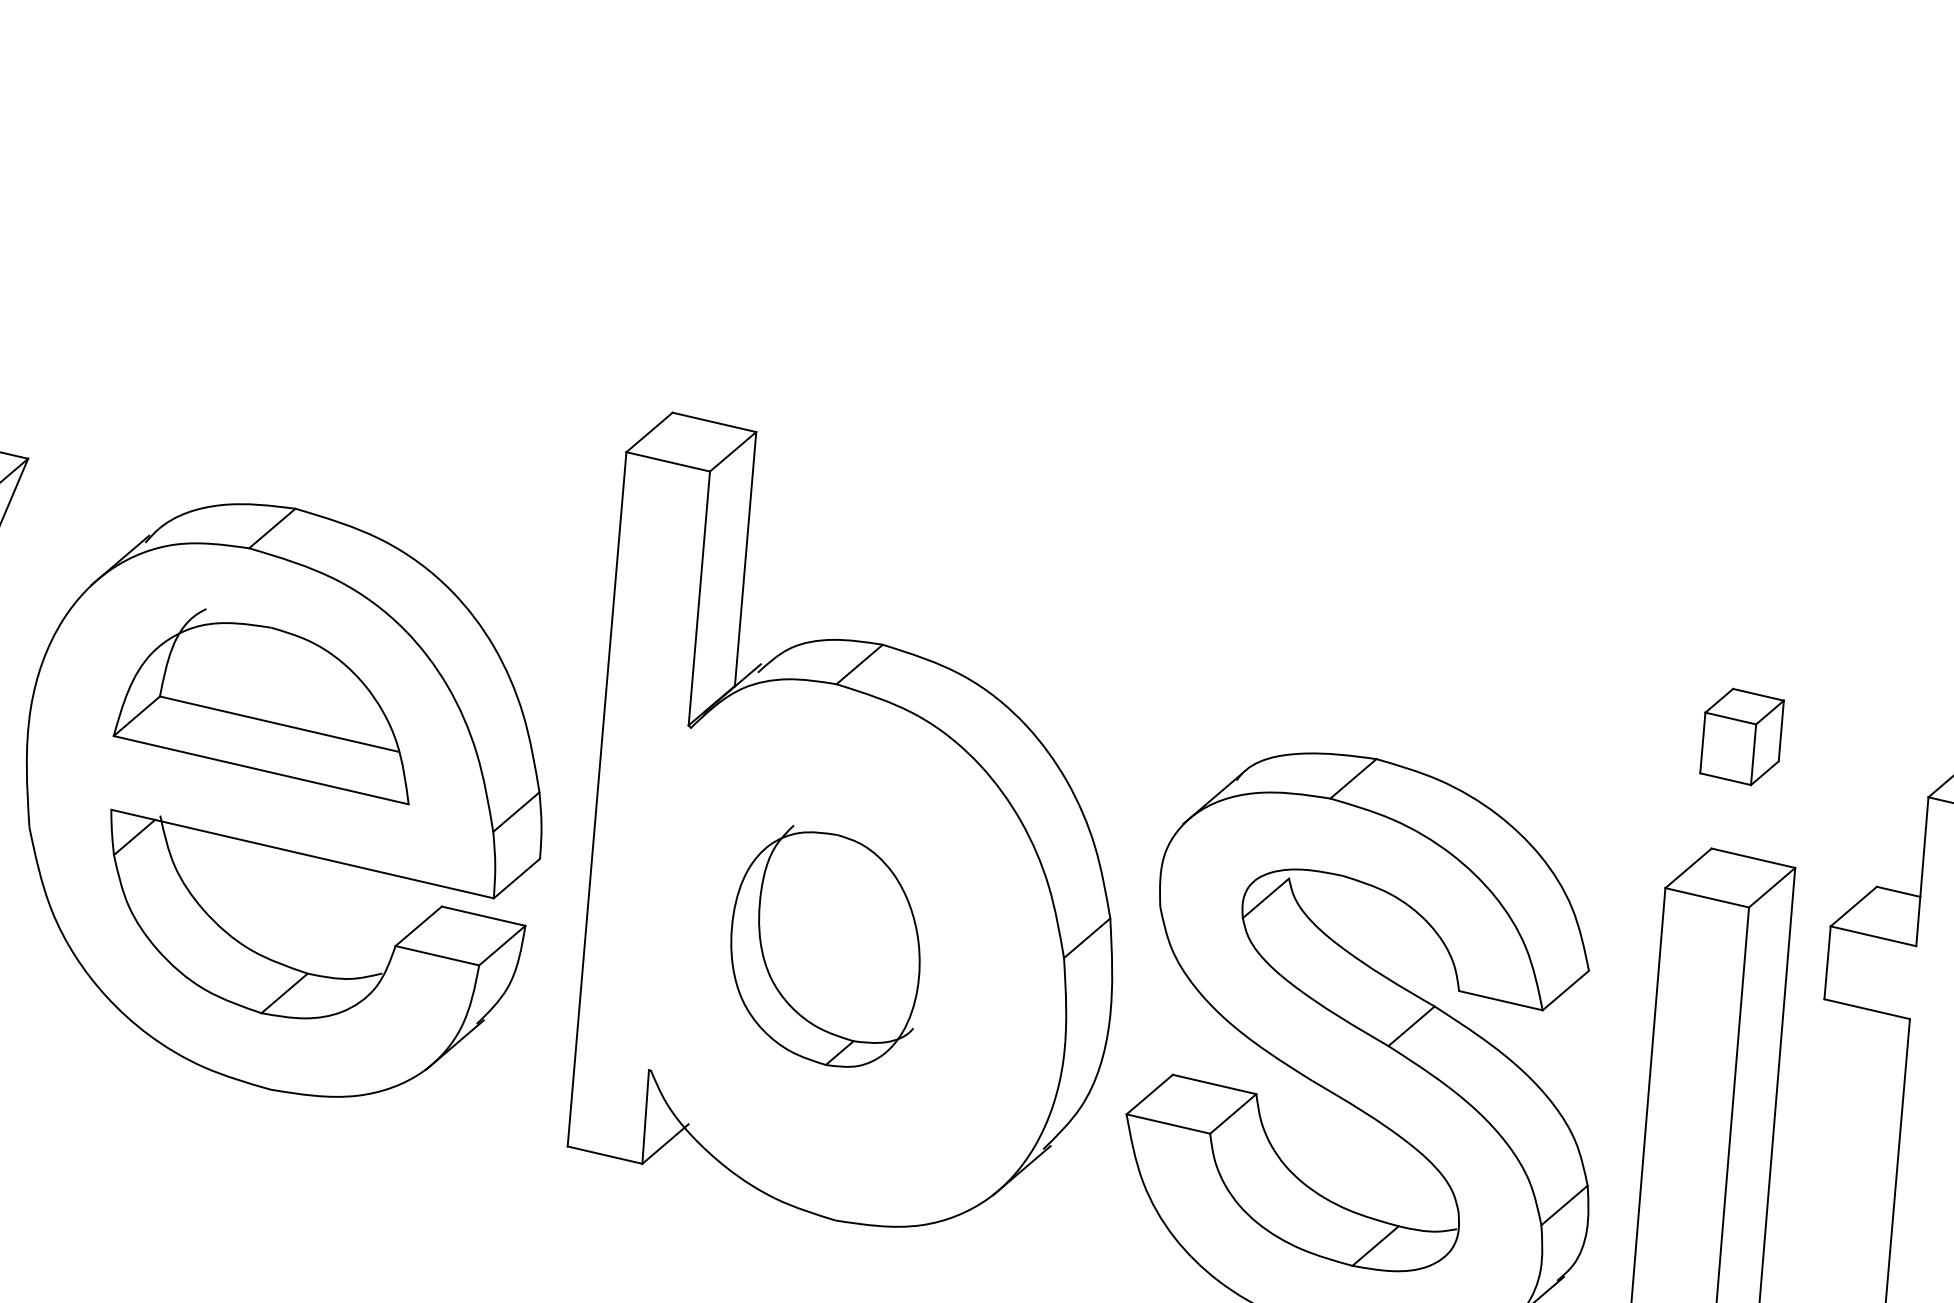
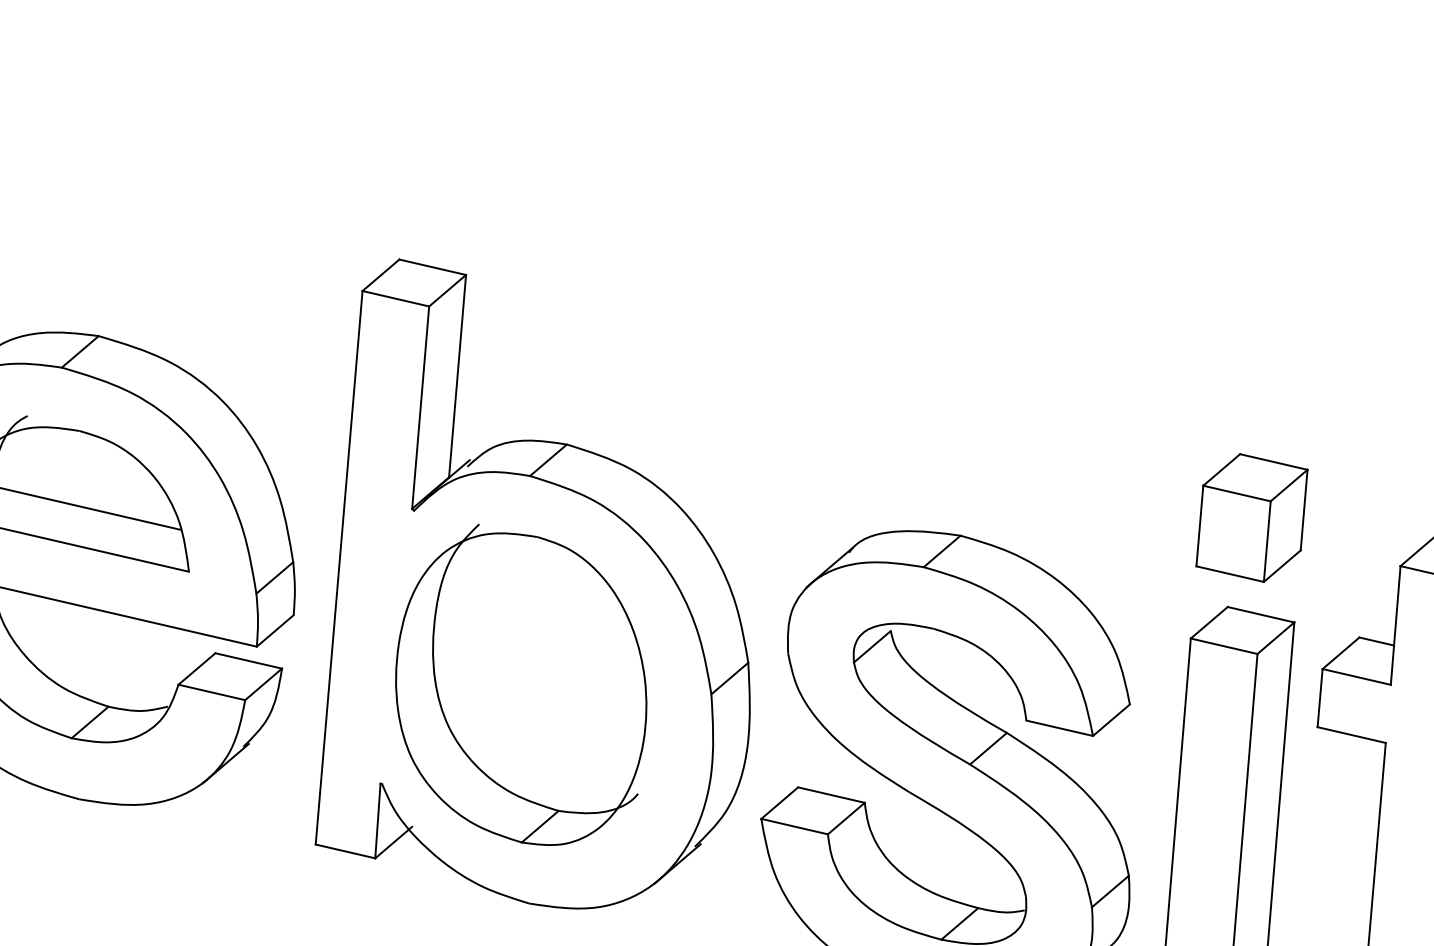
part: (1741, 736) -> (1251, 517), size x1.67
part: (825, 946) -> (521, 685), size x1.67

